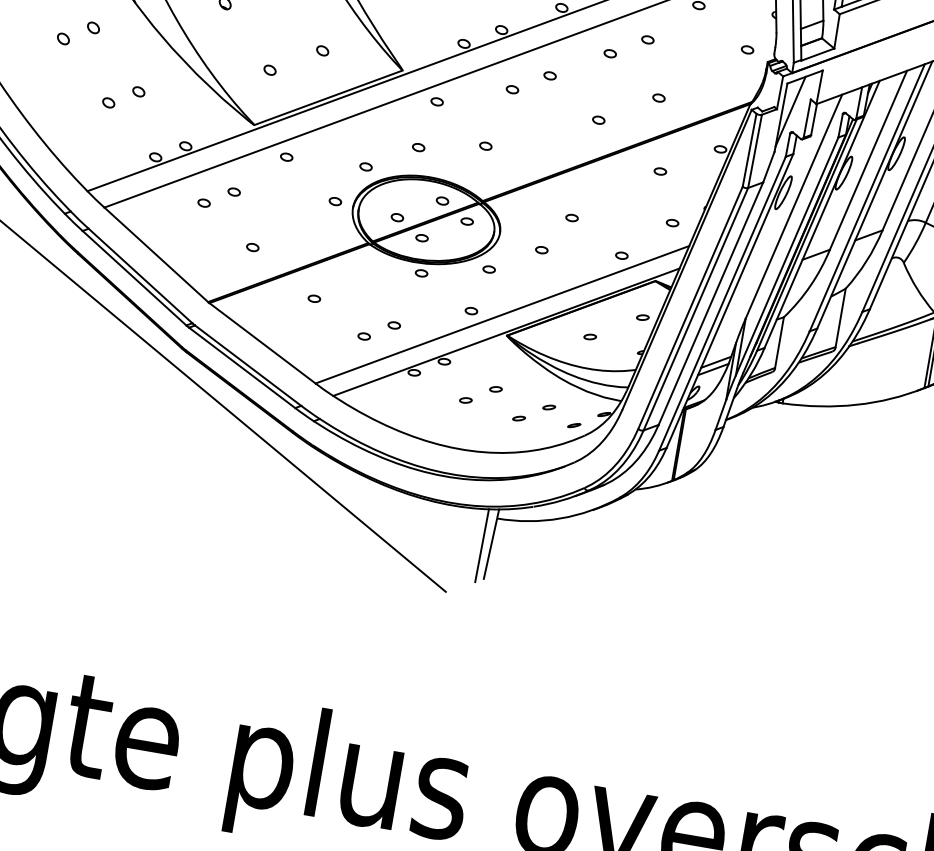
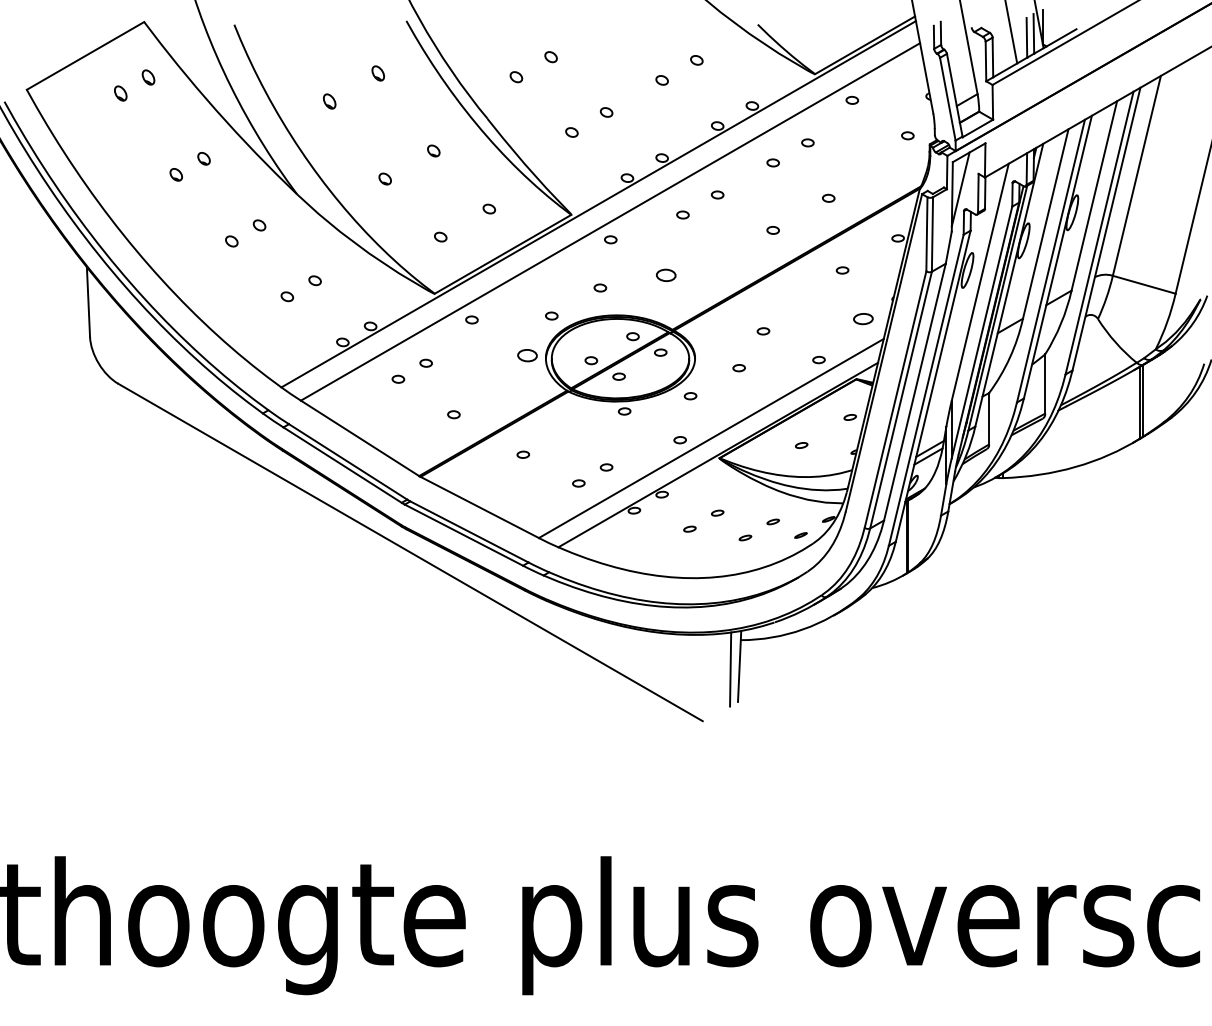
part: (486, 145) -> (666, 274), size x1.6
part: (335, 200) -> (527, 354), size x1.6
part: (672, 223) -> (863, 319), size x1.6

